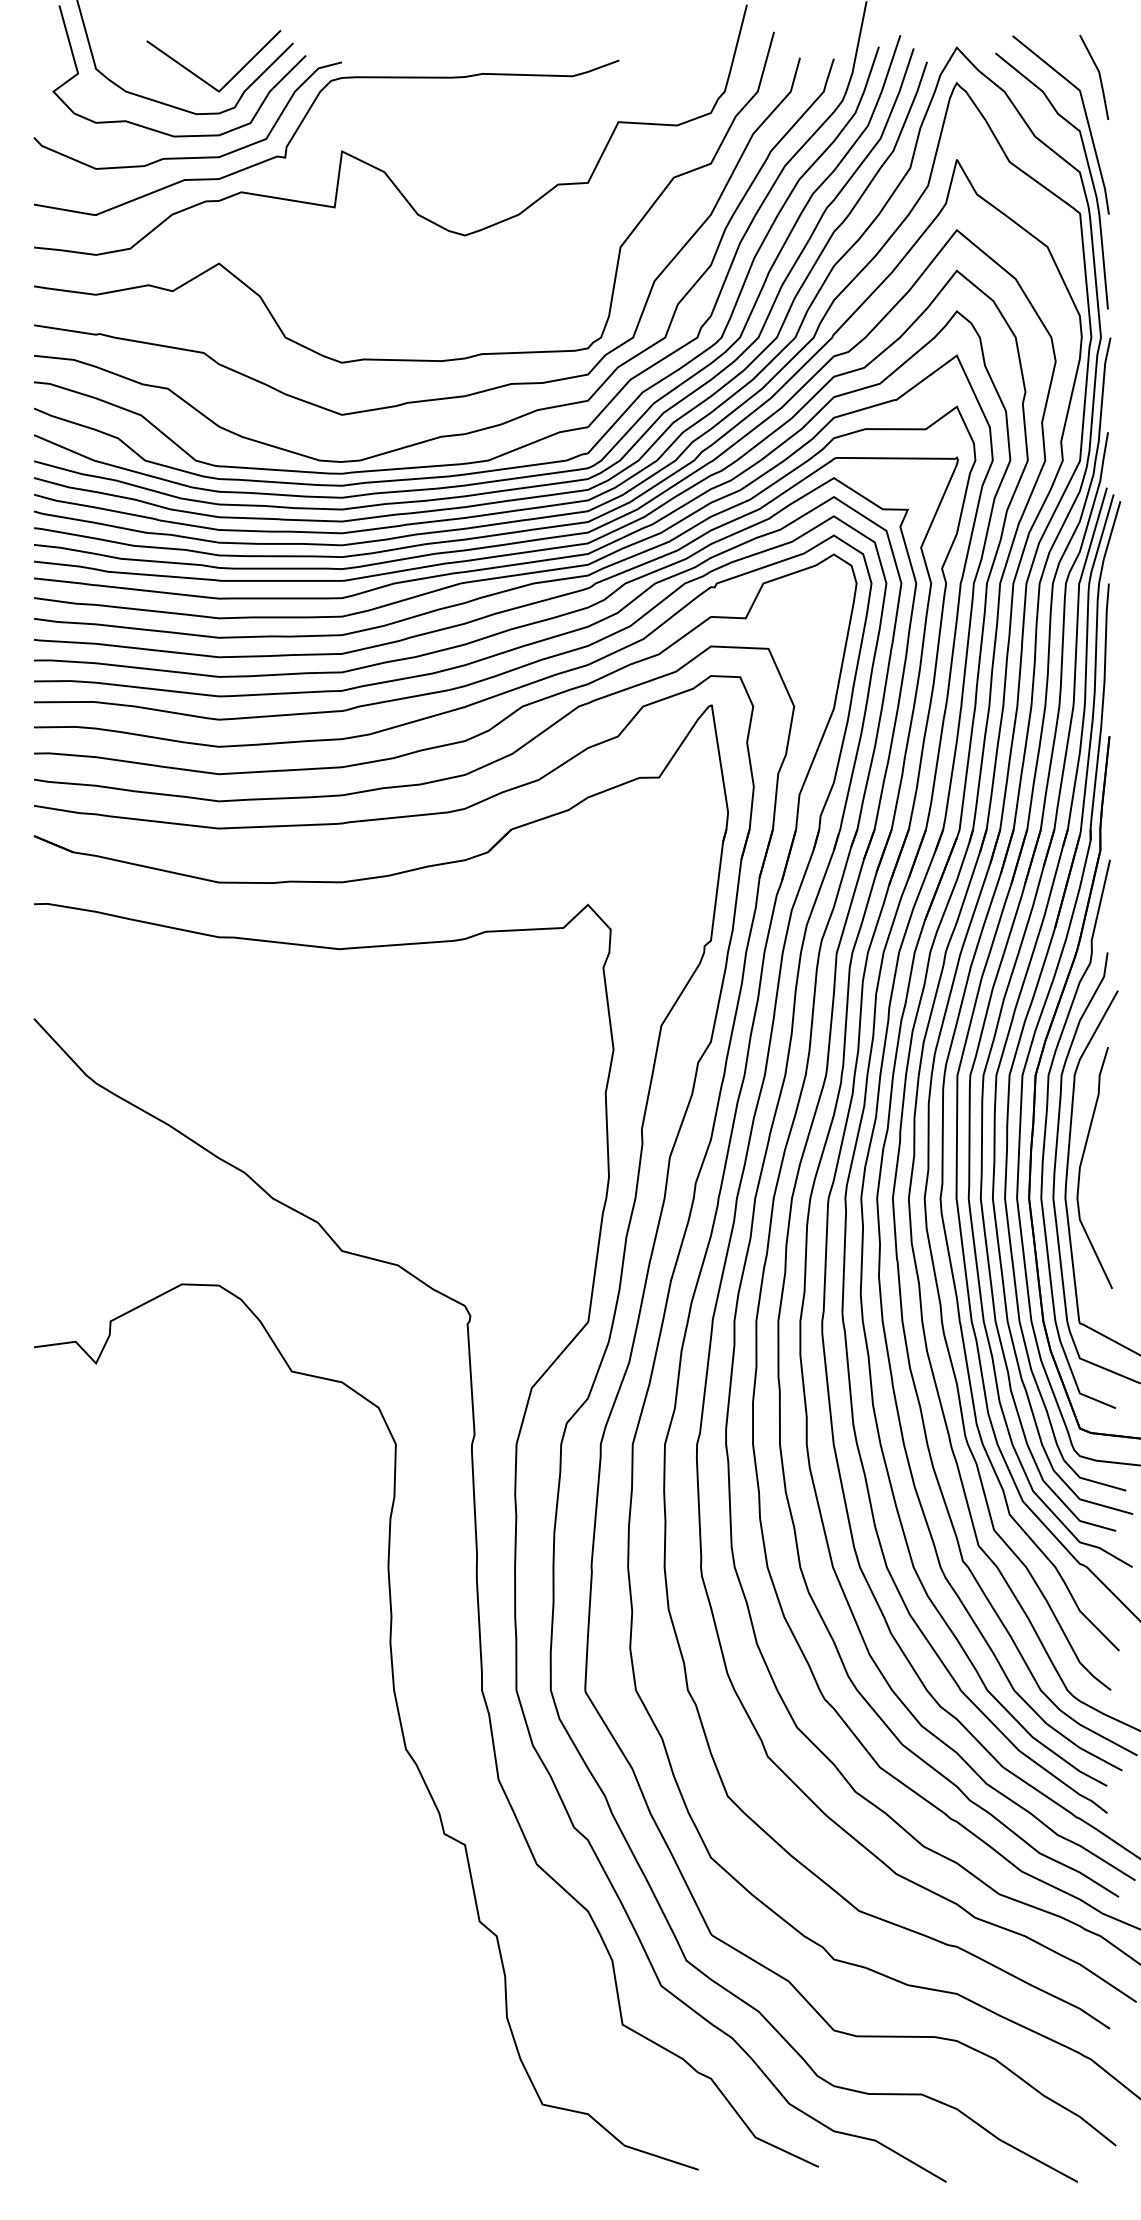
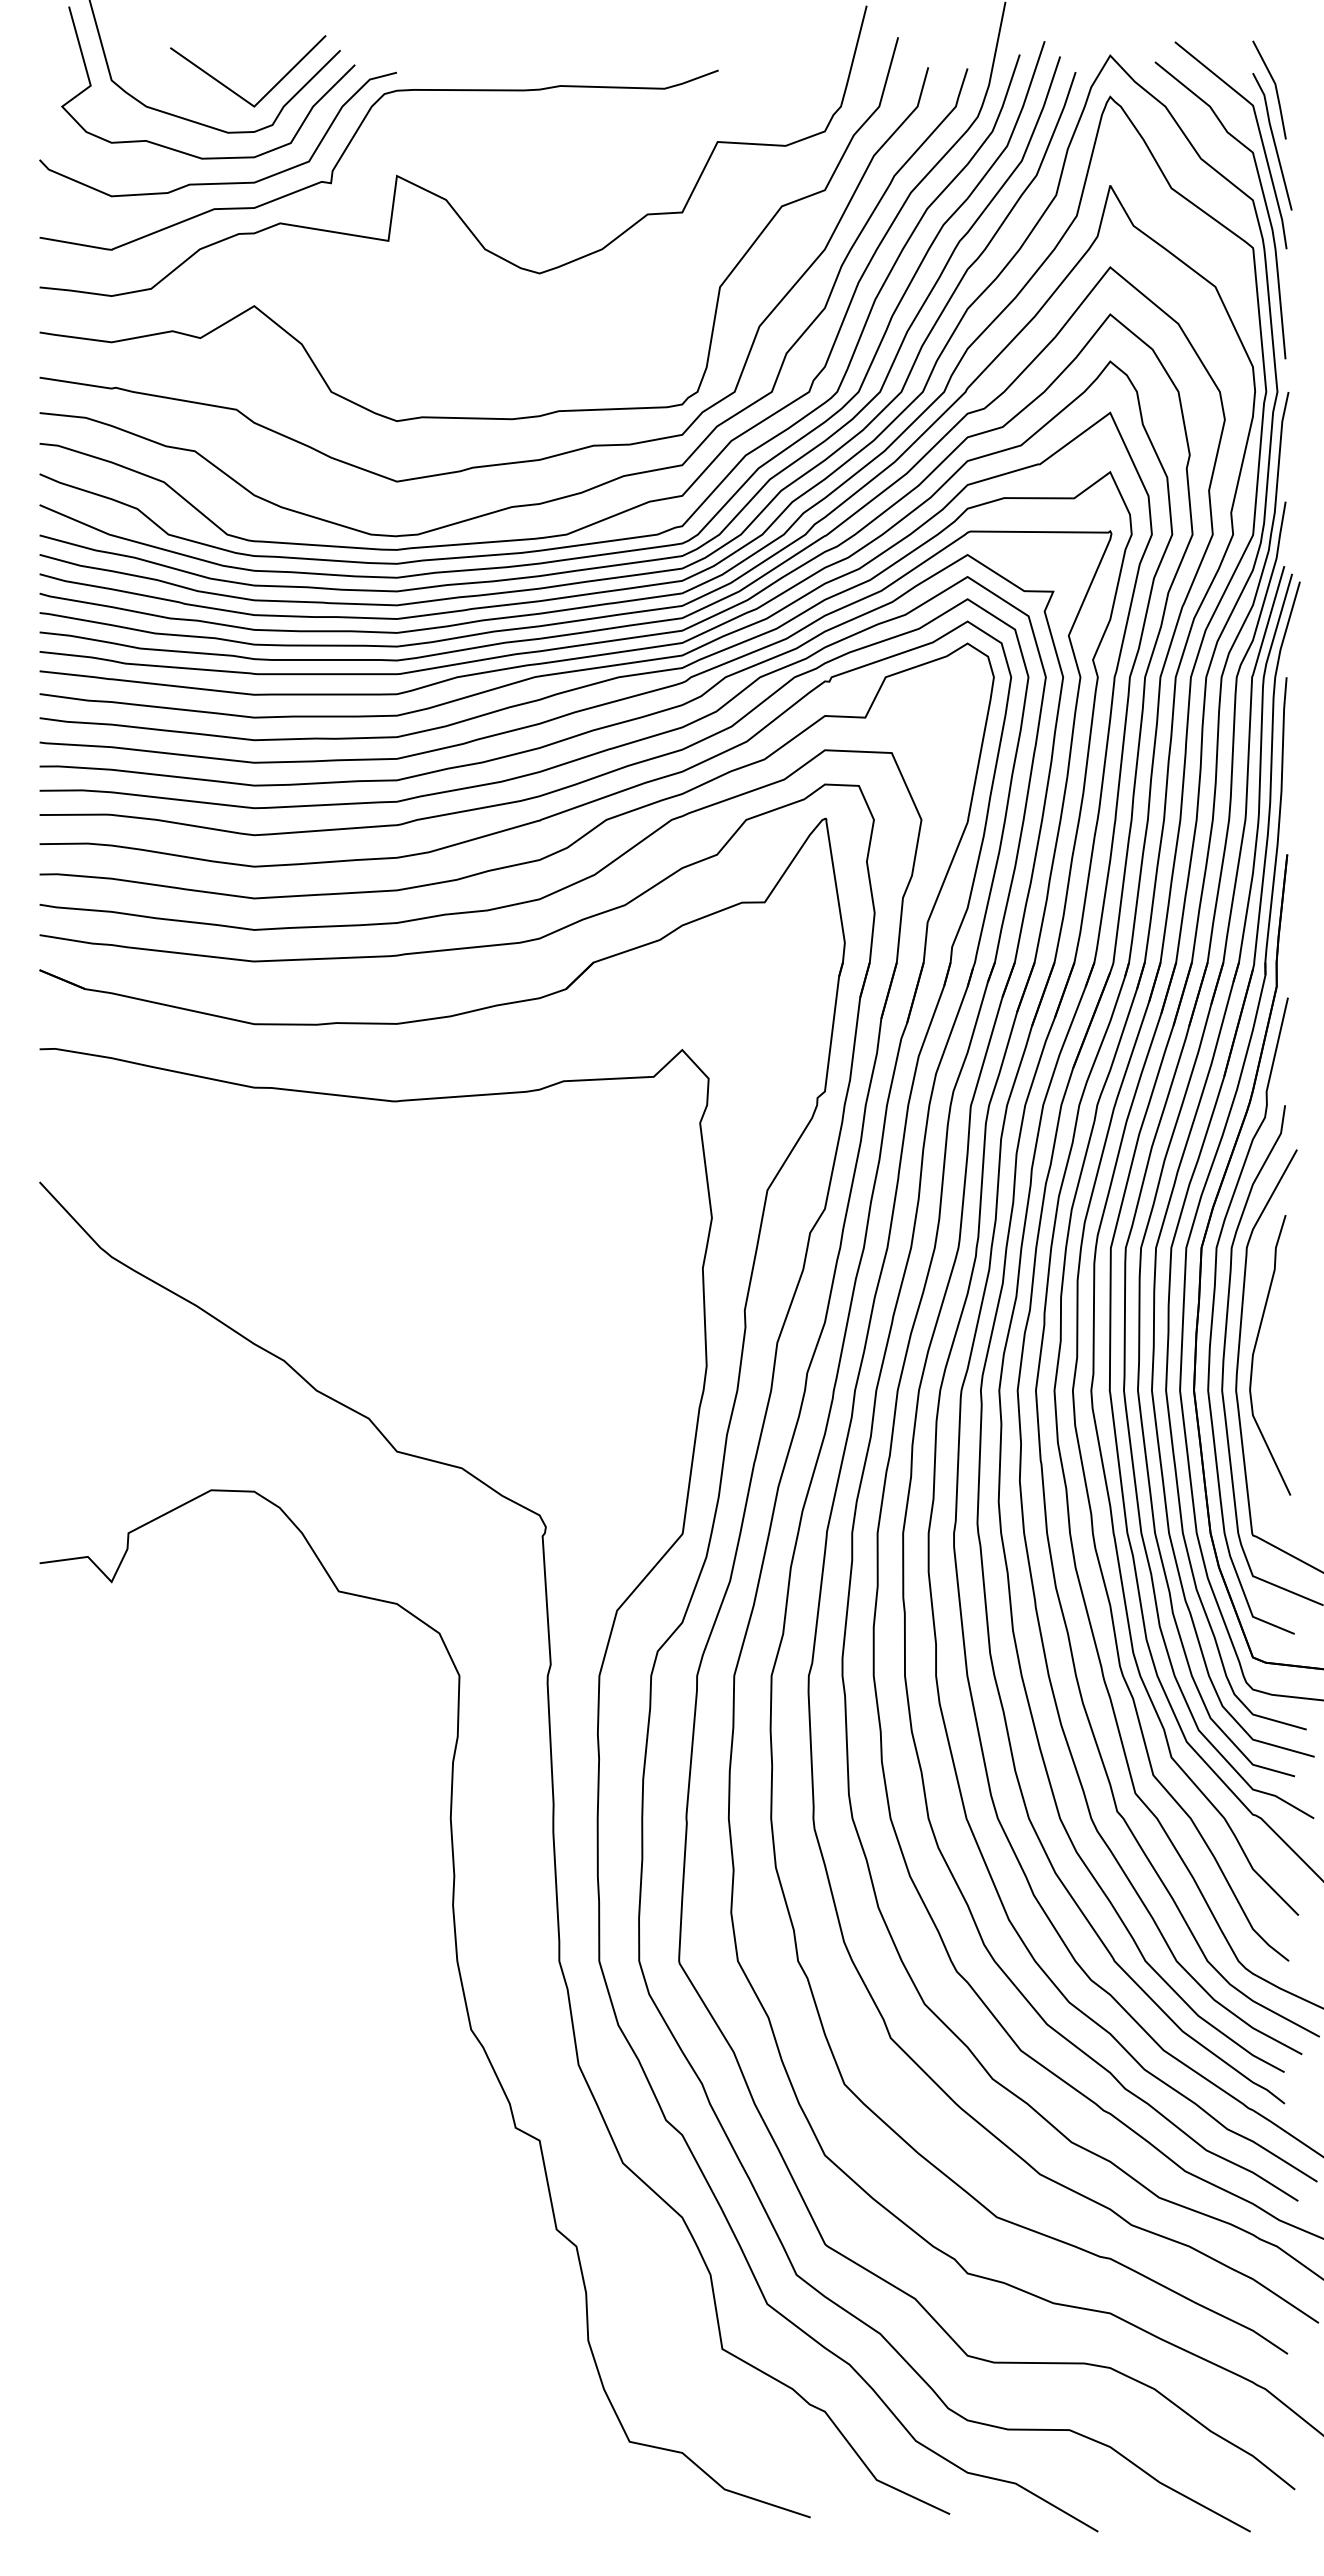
line: (1097, 121) -> (1273, 141), added

